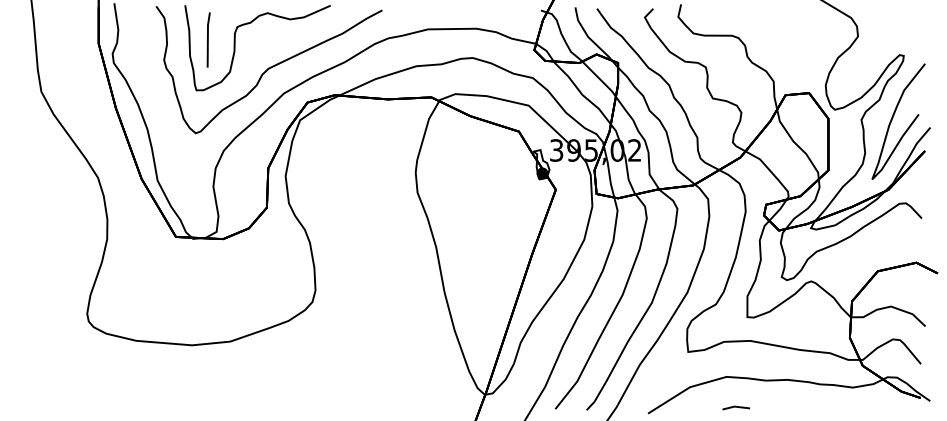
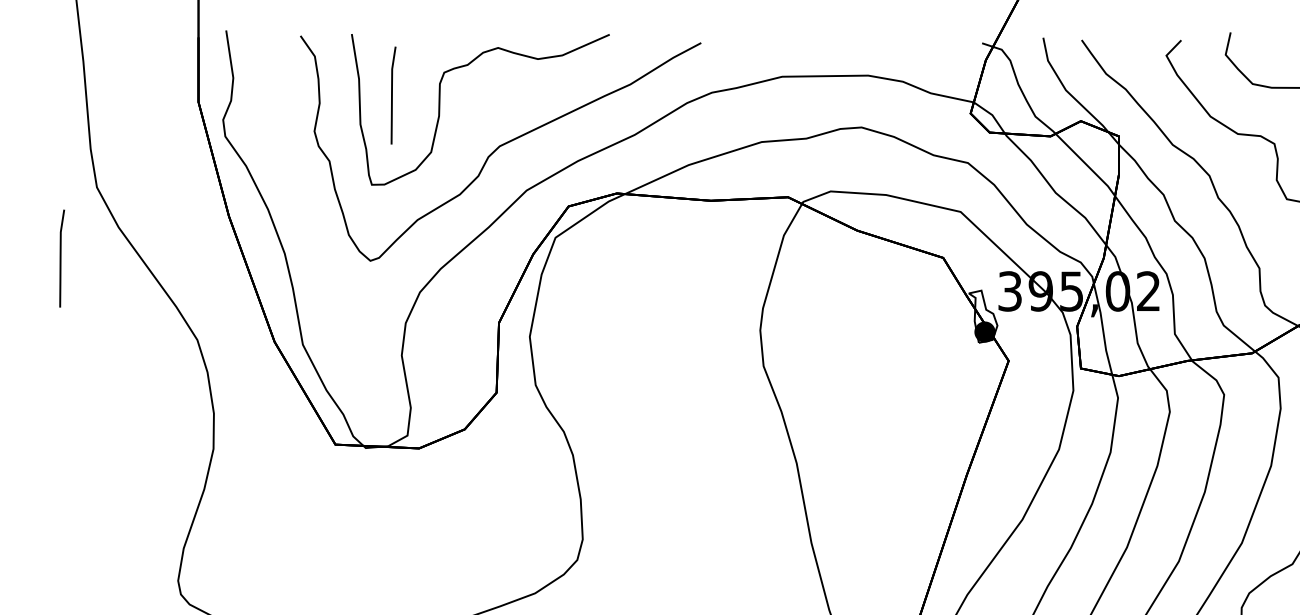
line: (21, 131) -> (61, 257), added

